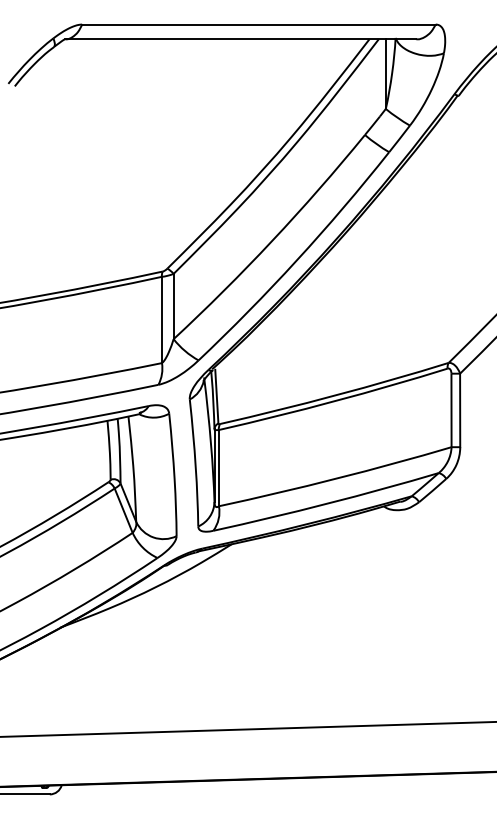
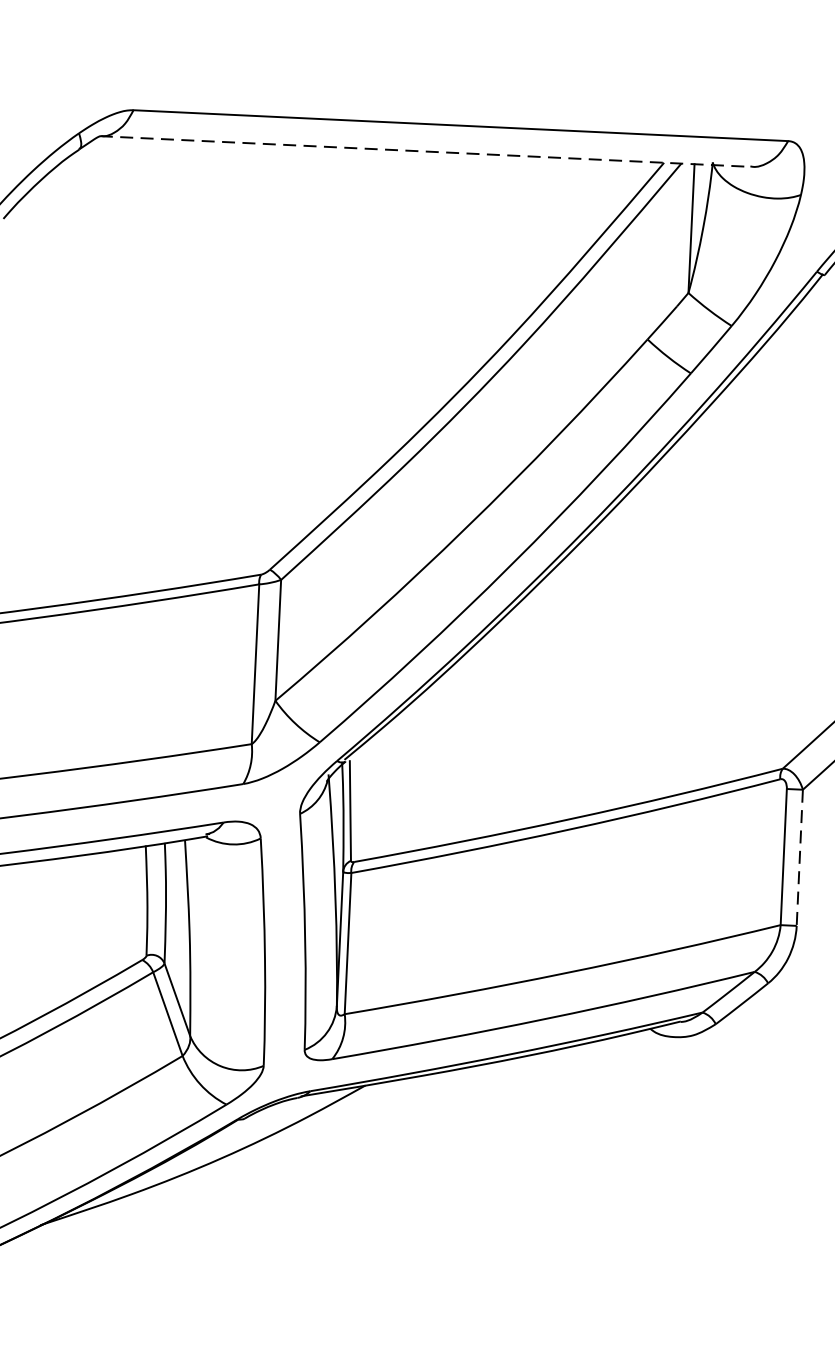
line: (240, 39) -> (425, 151), solid -> dashed
line: (460, 410) -> (800, 857), solid -> dashed

